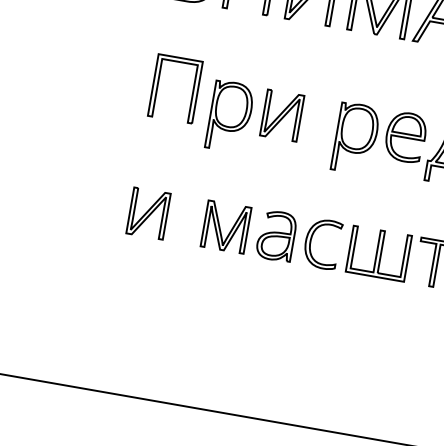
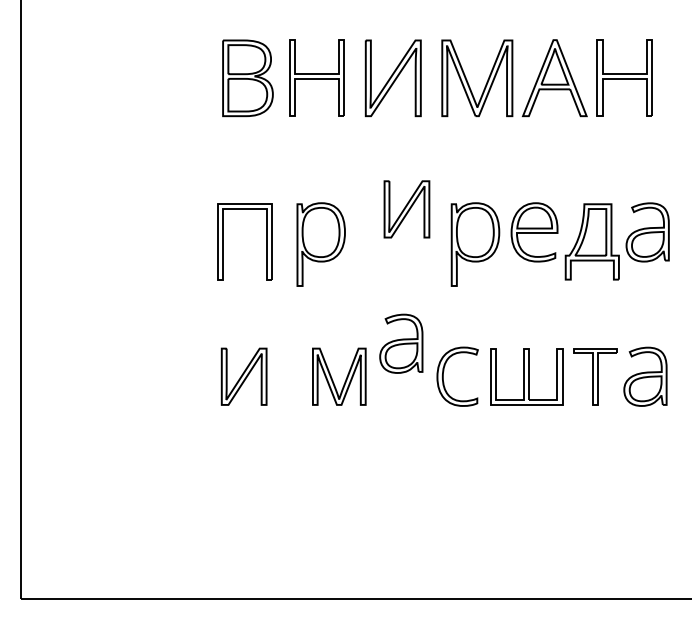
part: (157, 85) -> (223, 241), moved
part: (281, 115) -> (406, 209), moved
part: (276, 235) -> (401, 343), moved

